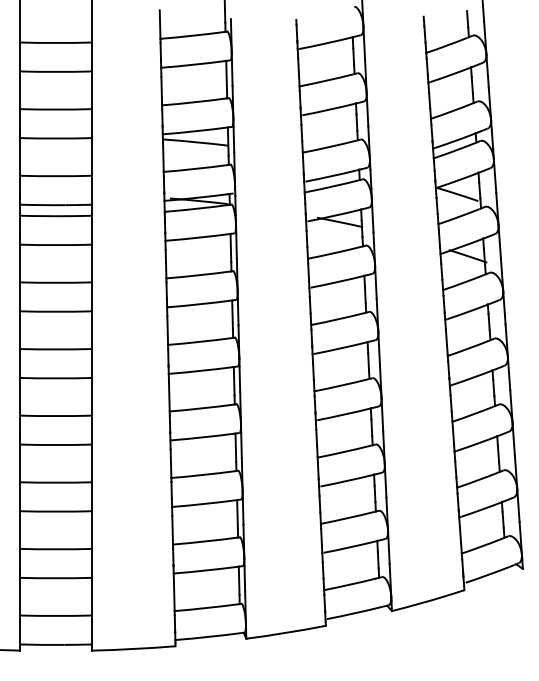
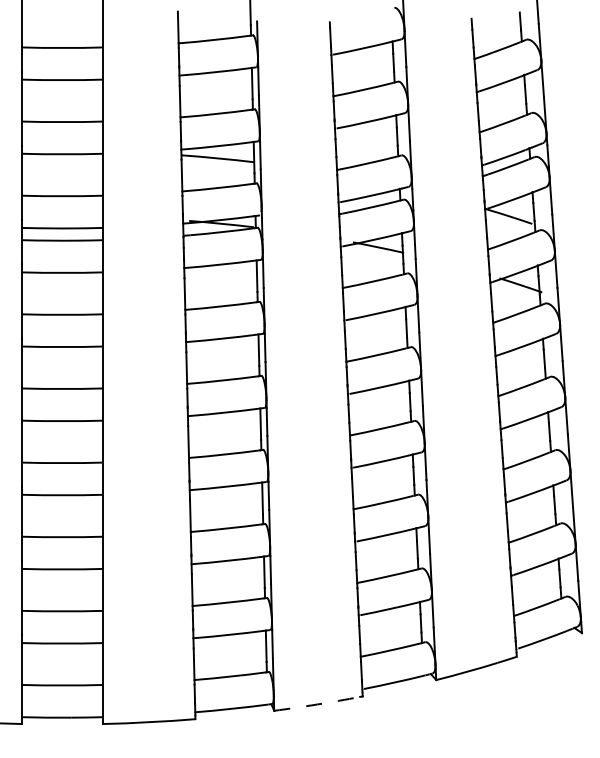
arc: (285, 633) -> (317, 704), solid -> dashed

